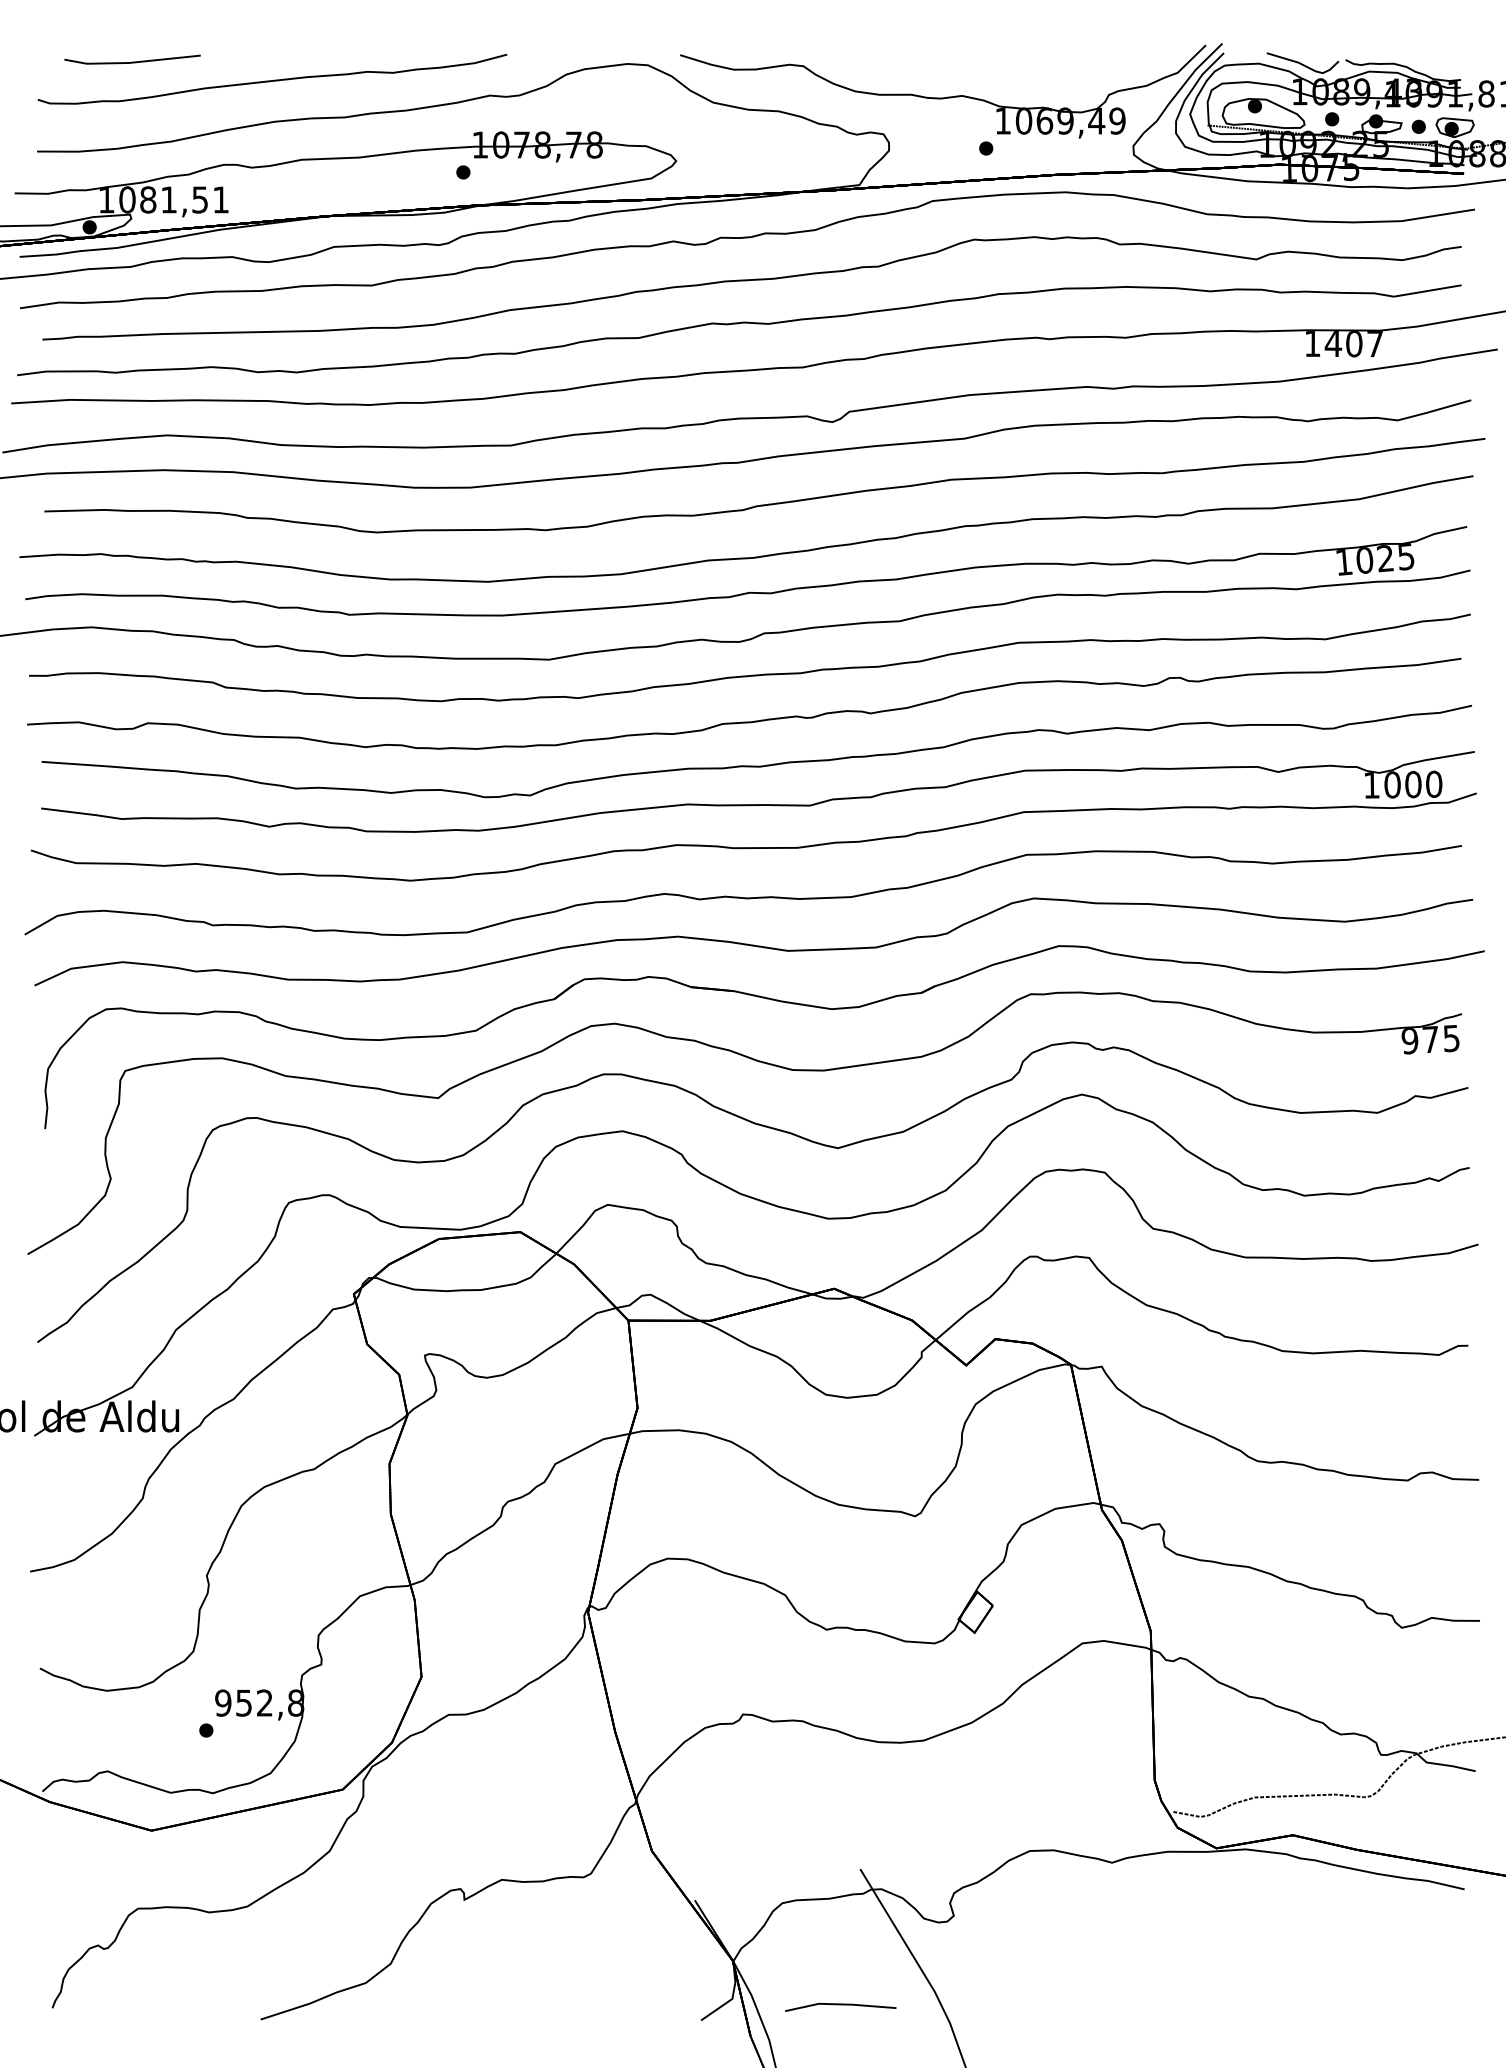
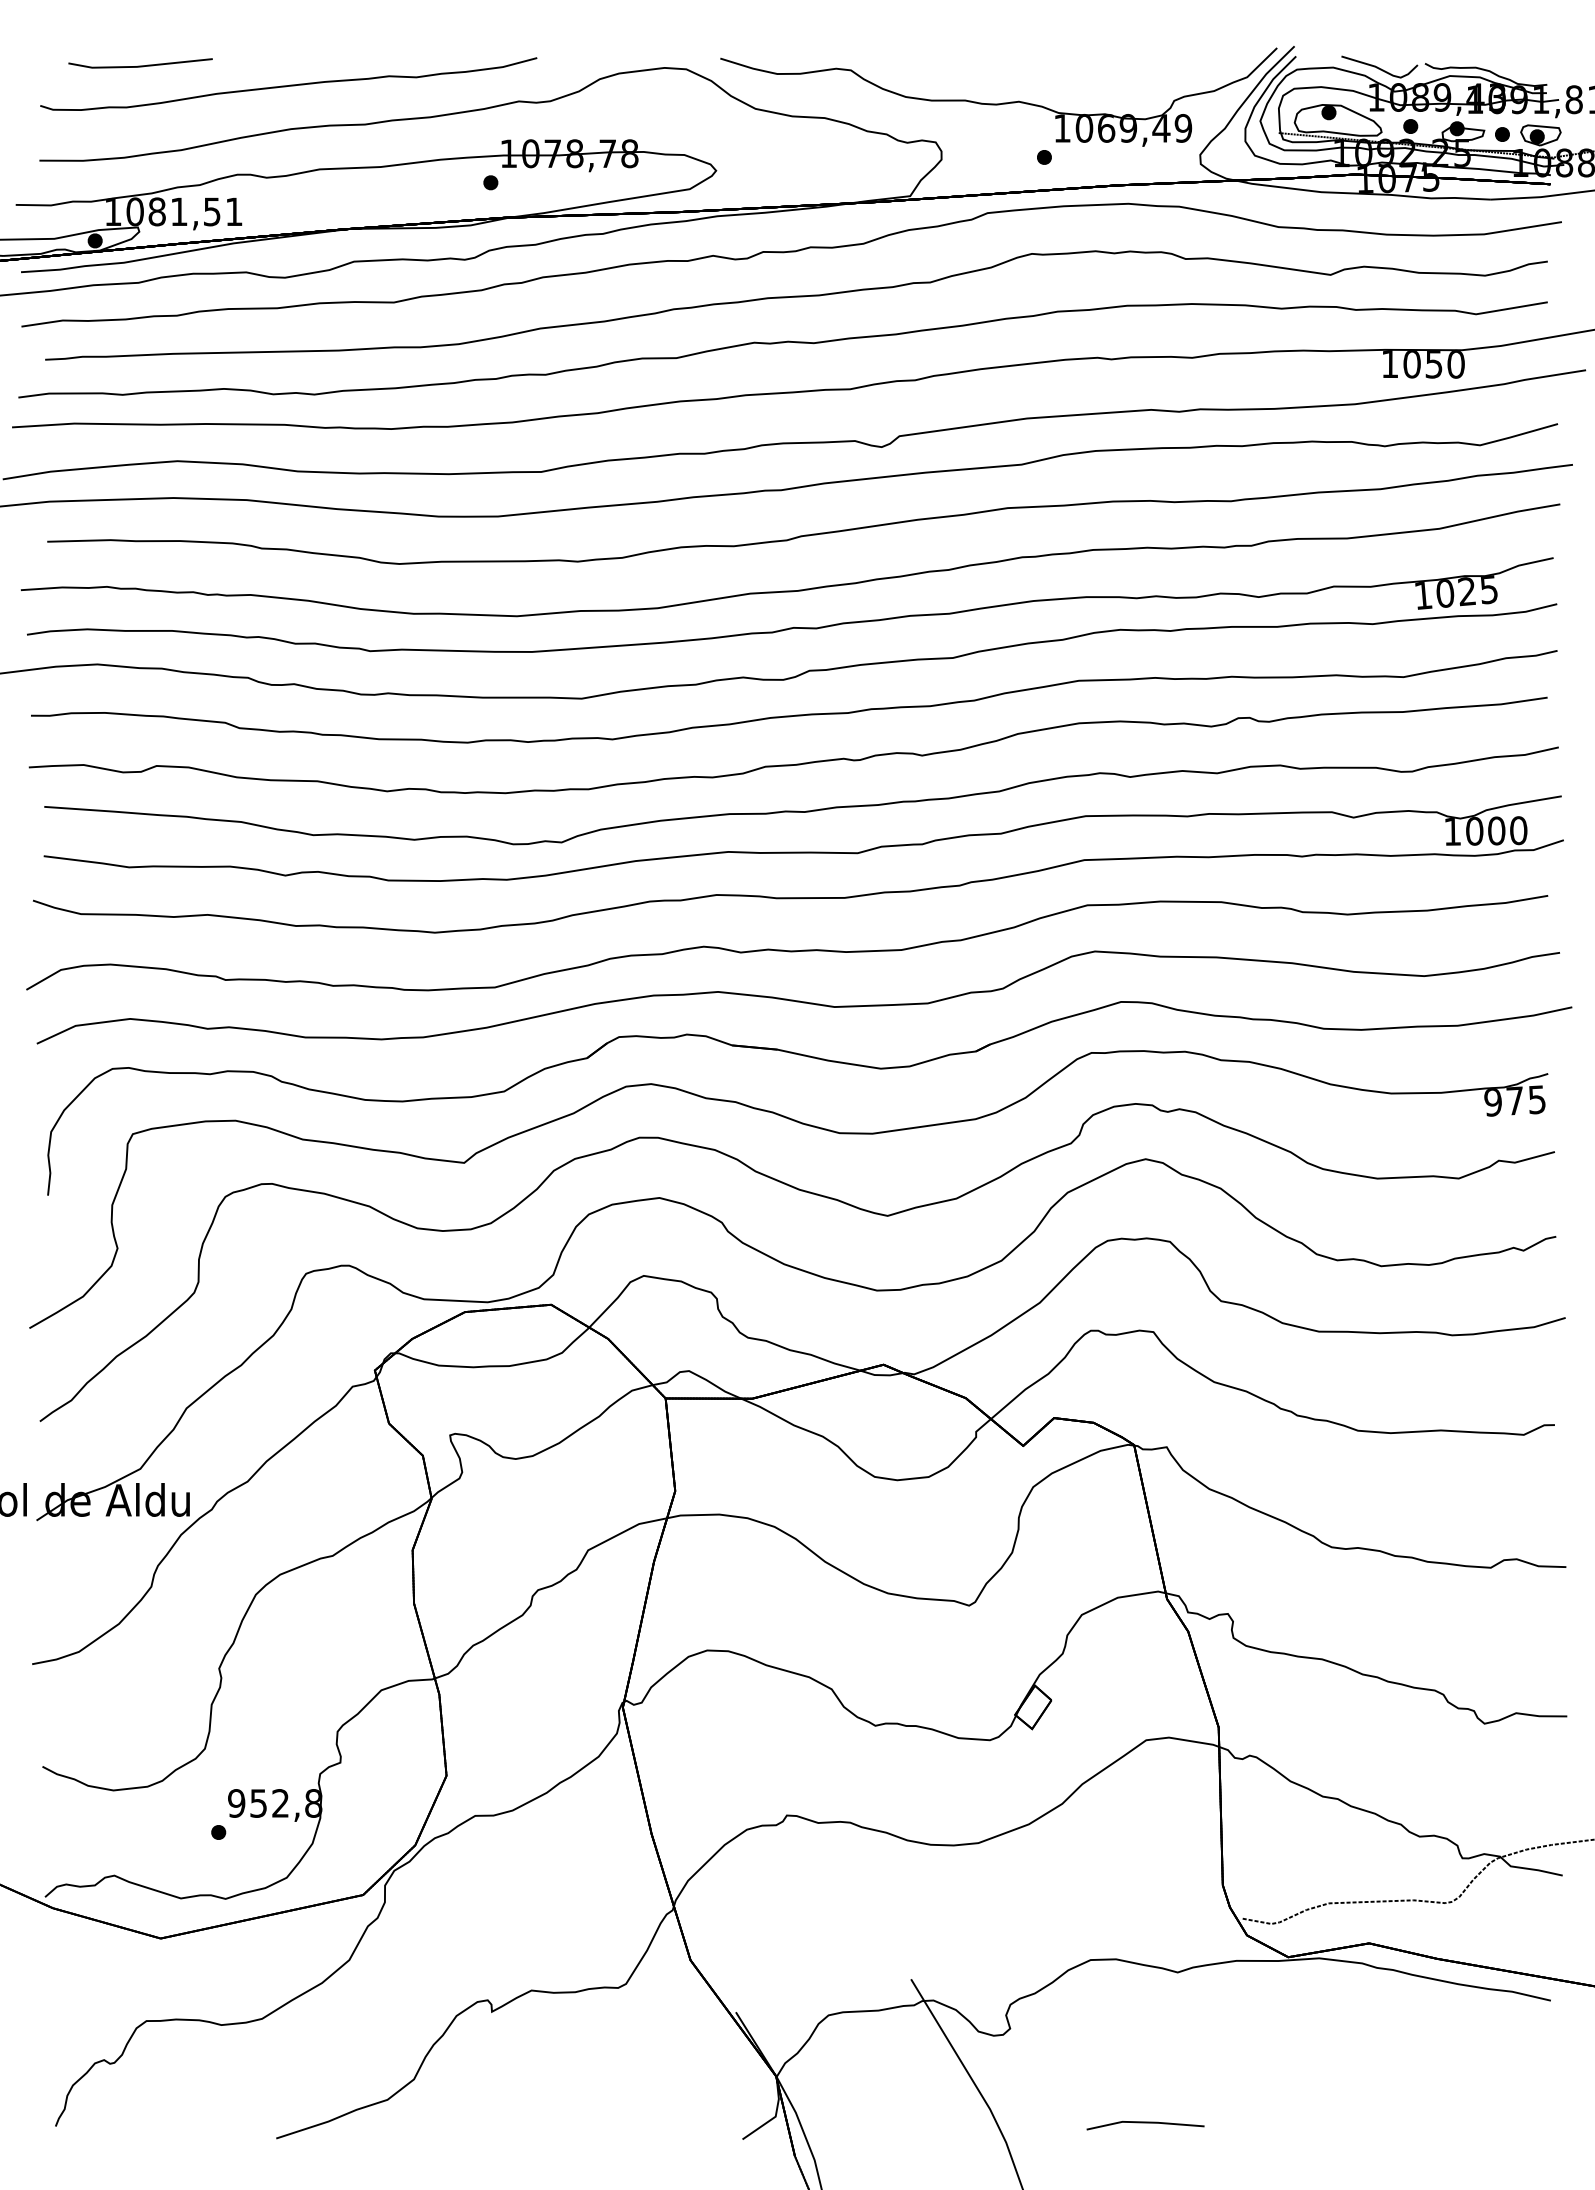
text: (1353, 344) -> (1433, 364), 1407 -> 1050
part: (840, 2006) -> (1145, 2124), moved

